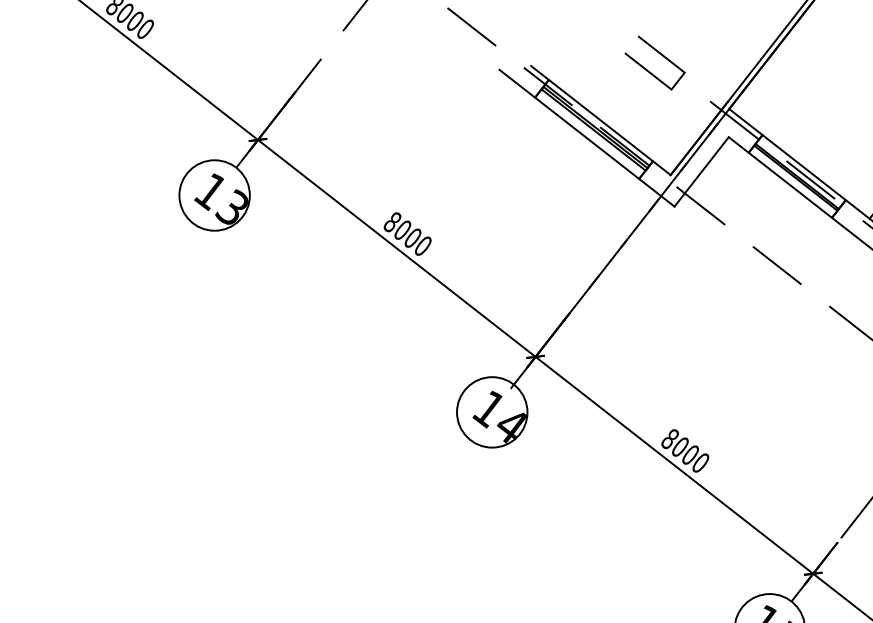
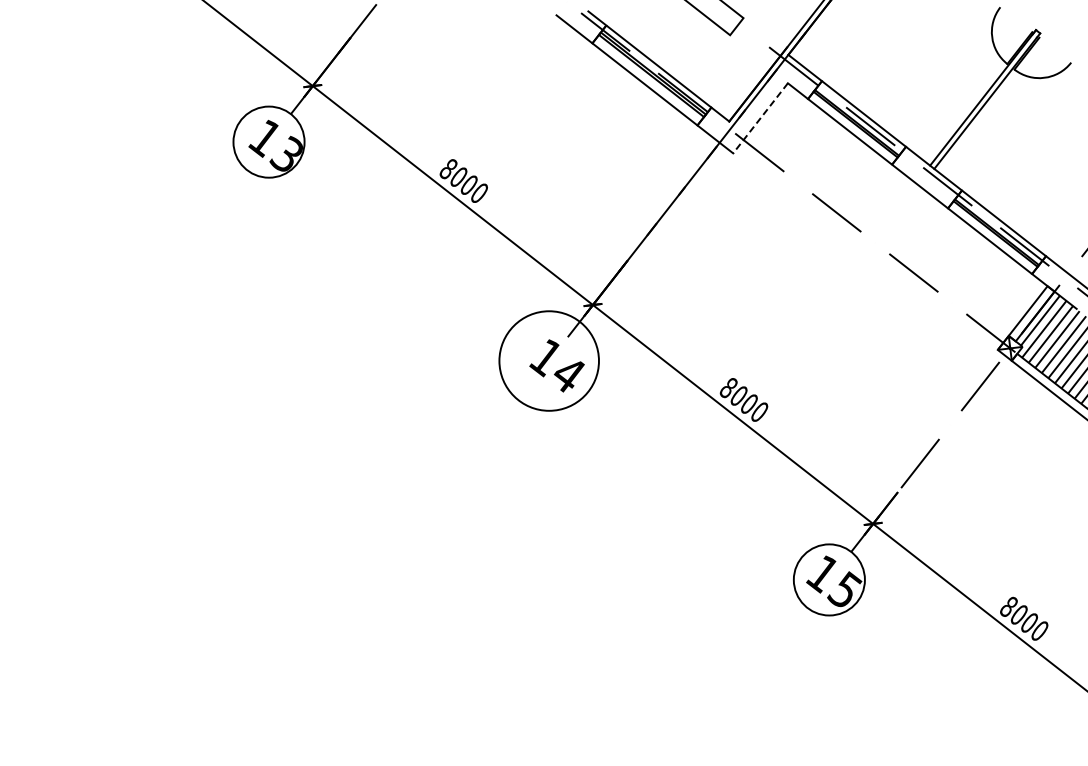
line: (701, 172) -> (760, 118), solid -> dashed
circle: (491, 411) -> (548, 360), size x1.4

